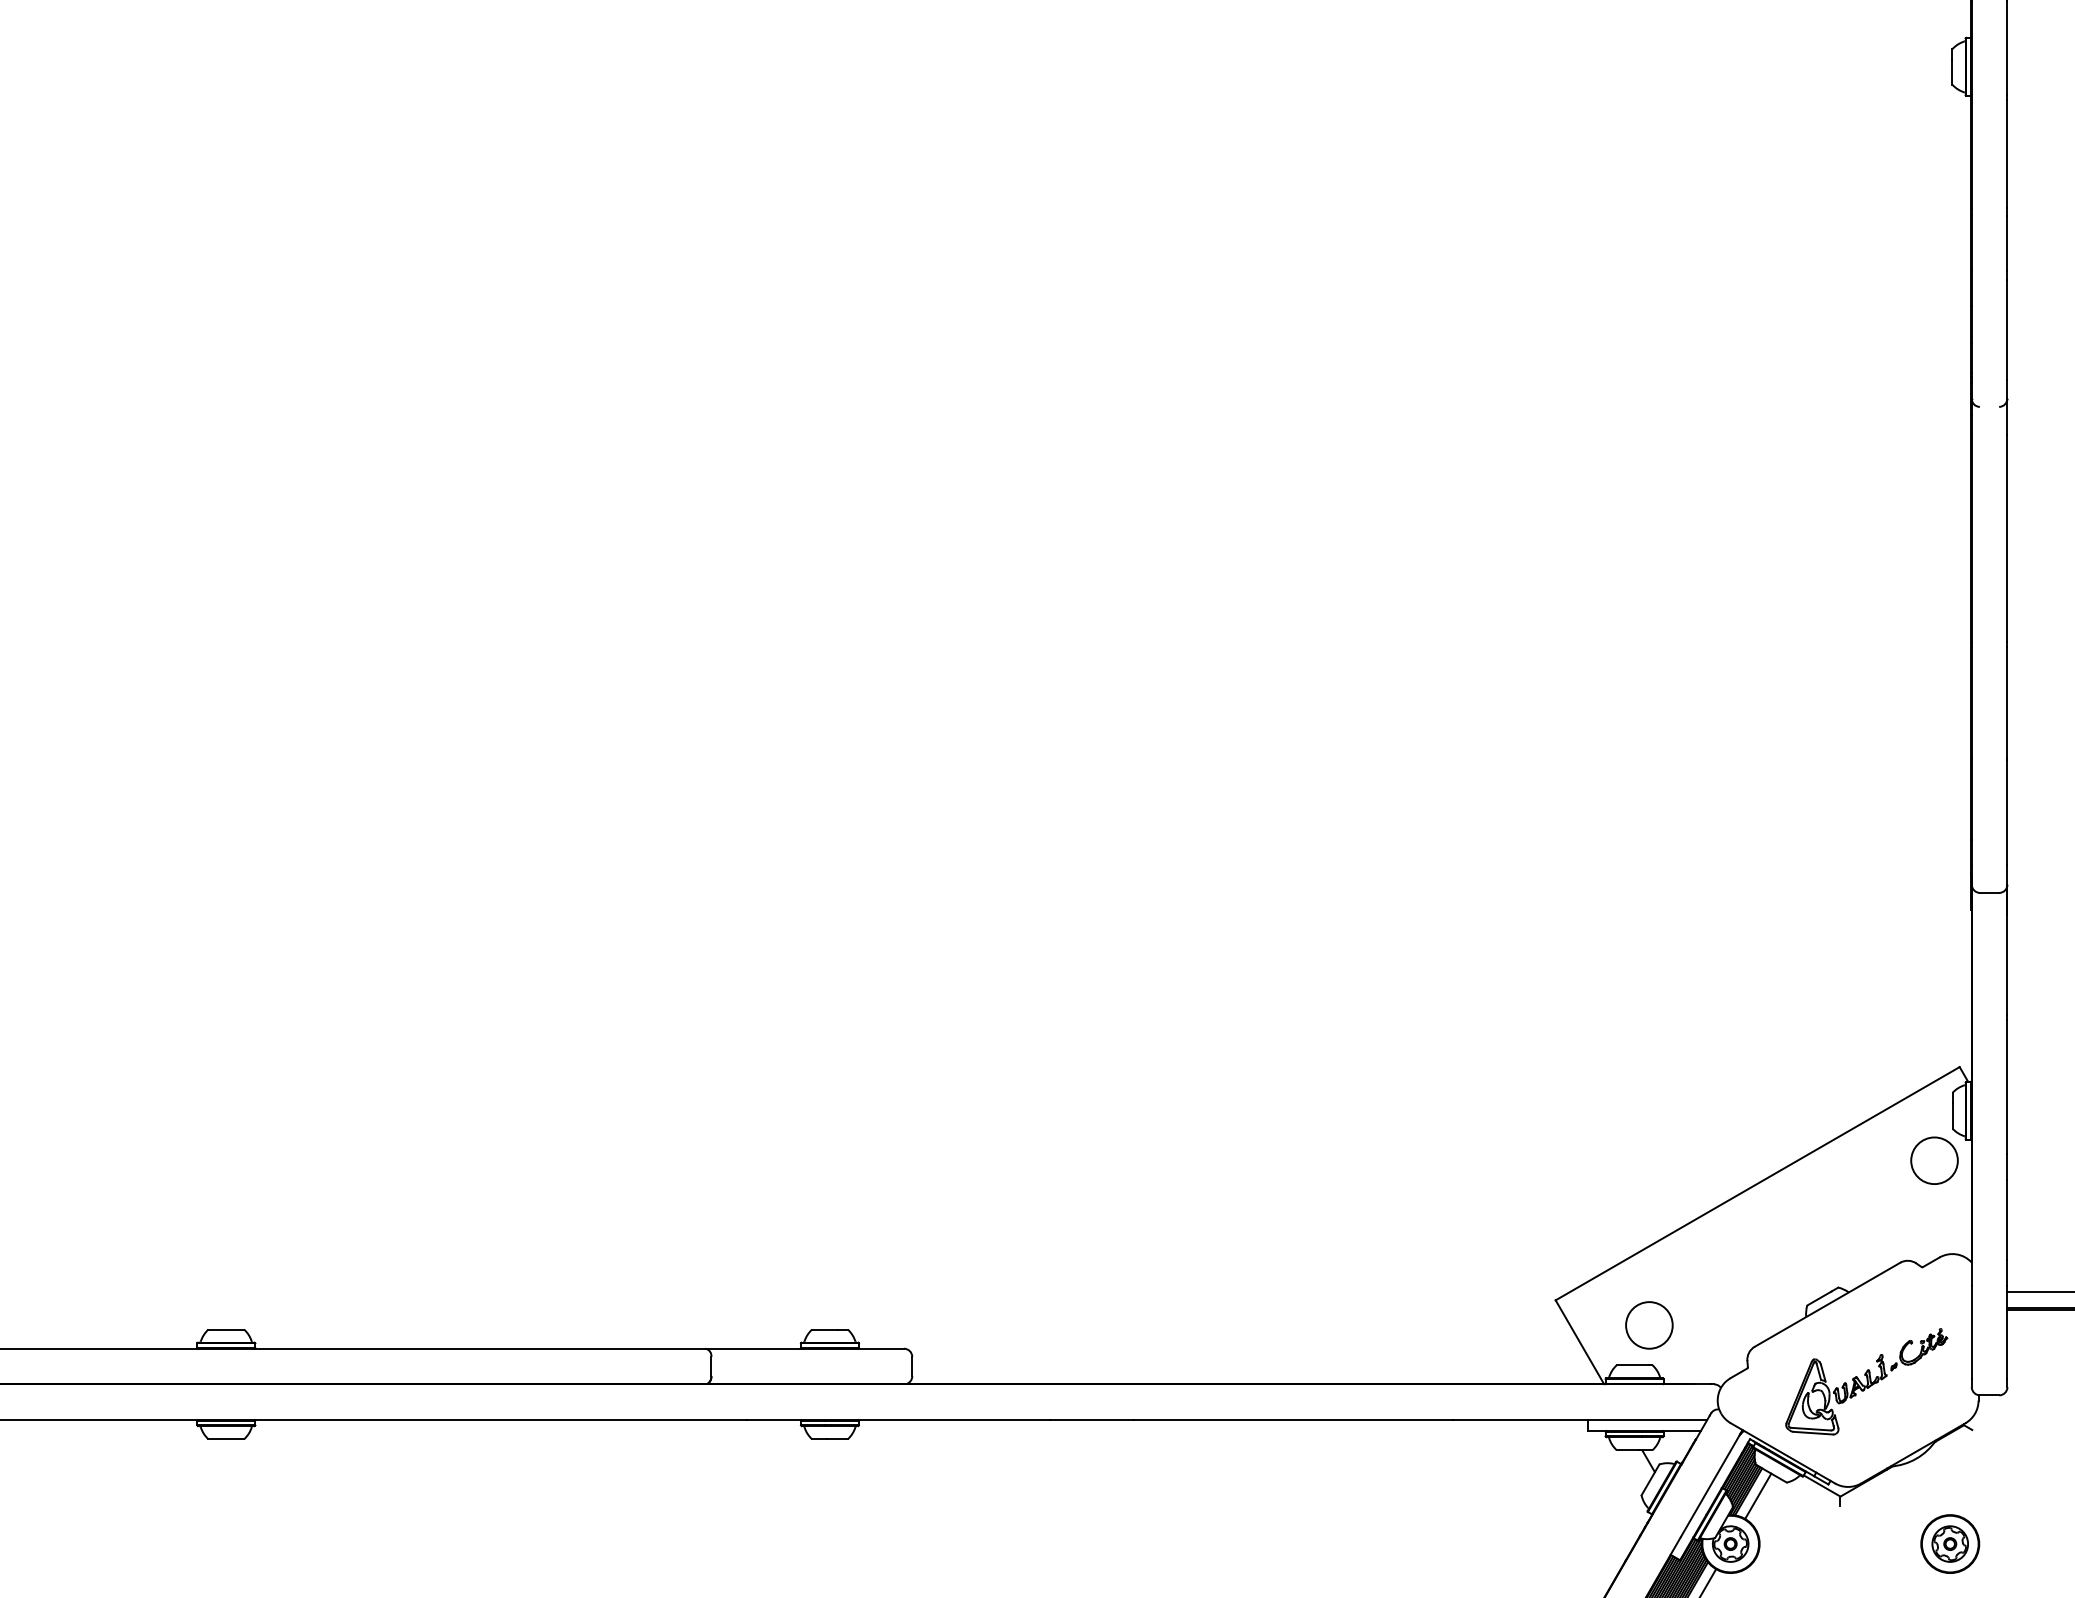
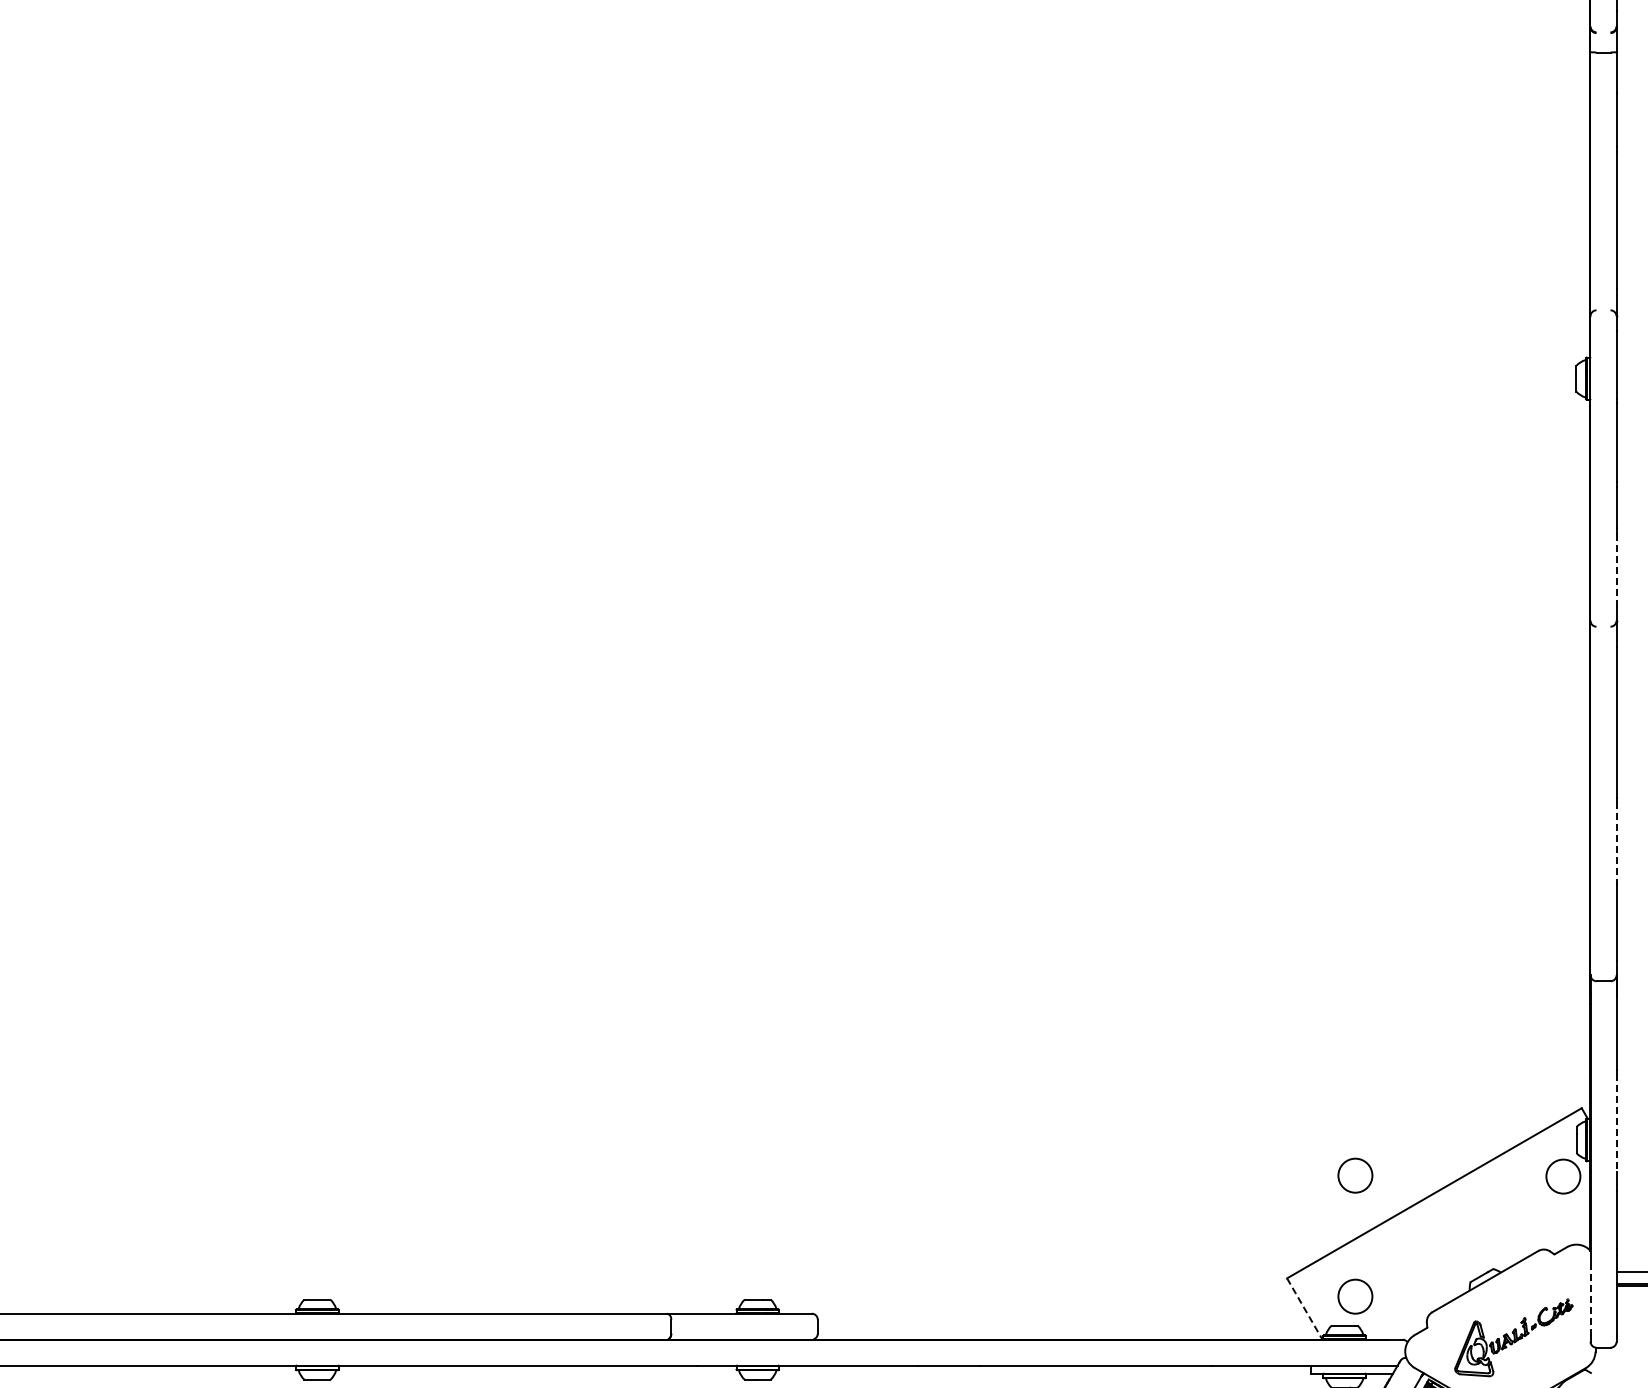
line: (2007, 331) -> (1616, 571), solid -> dashed
line: (2007, 702) -> (1616, 842), solid -> dashed
line: (2007, 1087) -> (1616, 1123), solid -> dashed
circle: (1649, 1159) -> (1355, 1175), added
line: (1971, 1332) -> (1590, 1301), solid -> dashed
line: (1579, 1342) -> (1304, 1309), solid -> dashed

